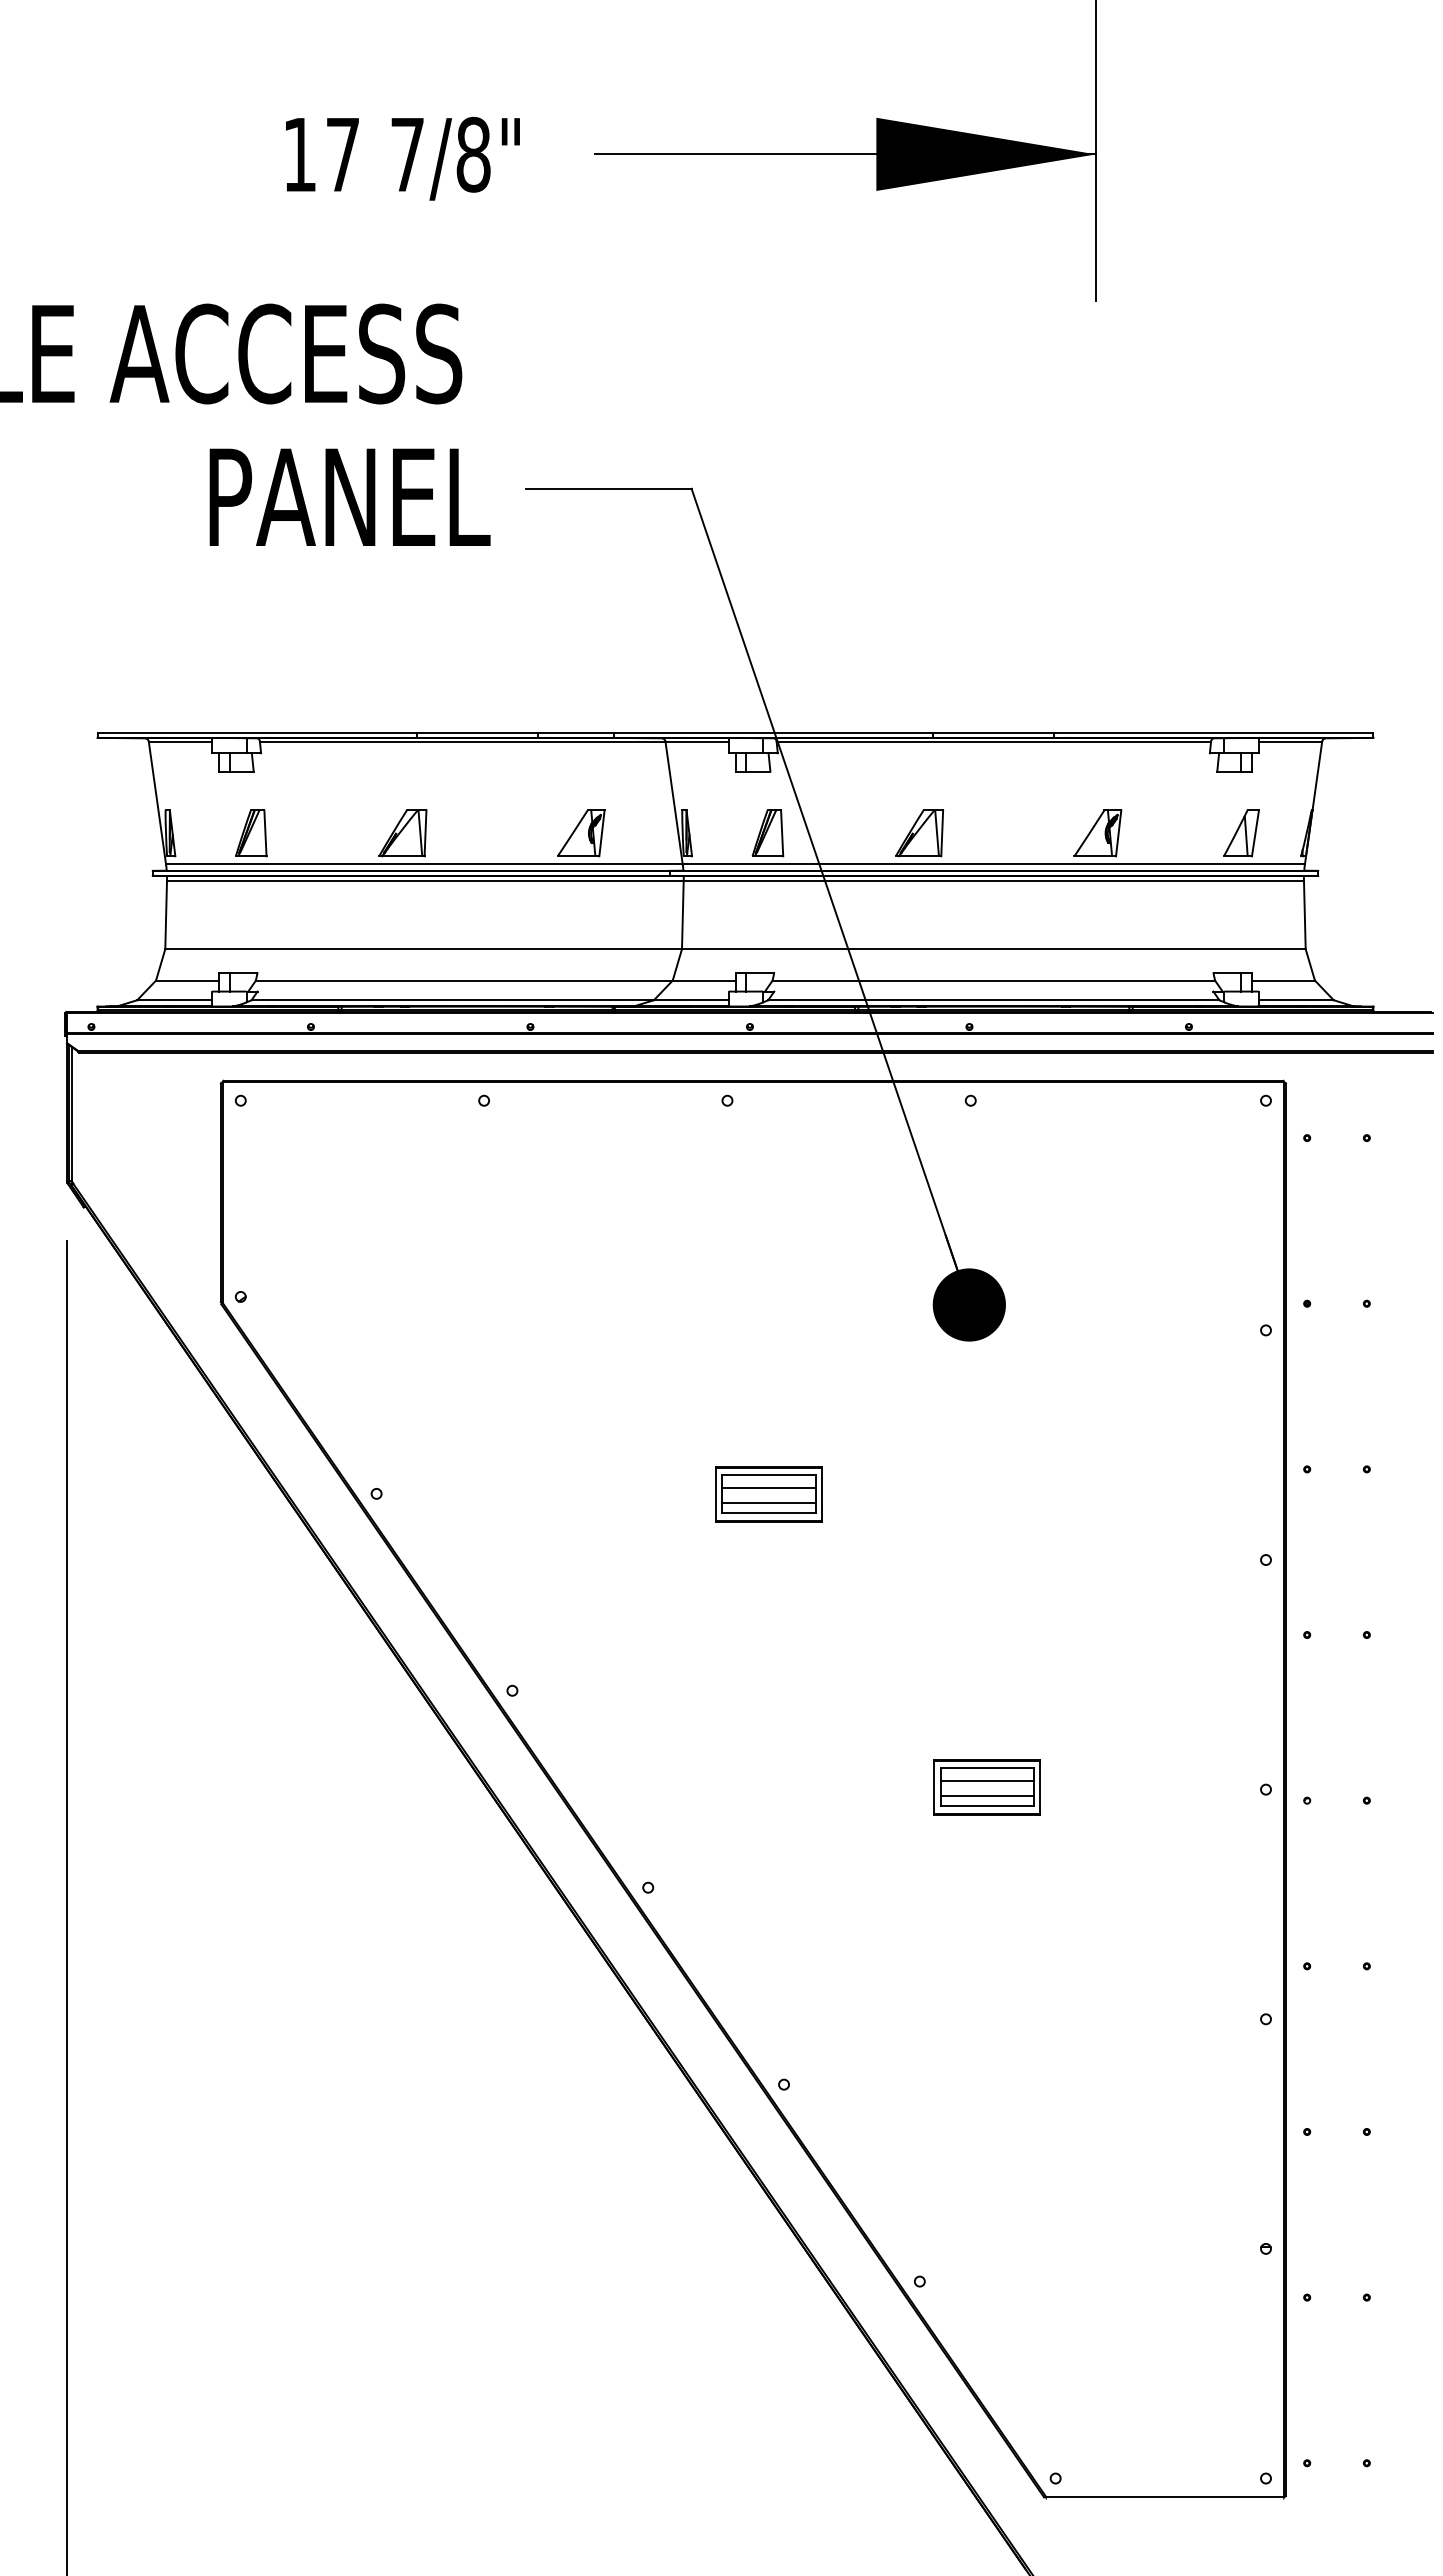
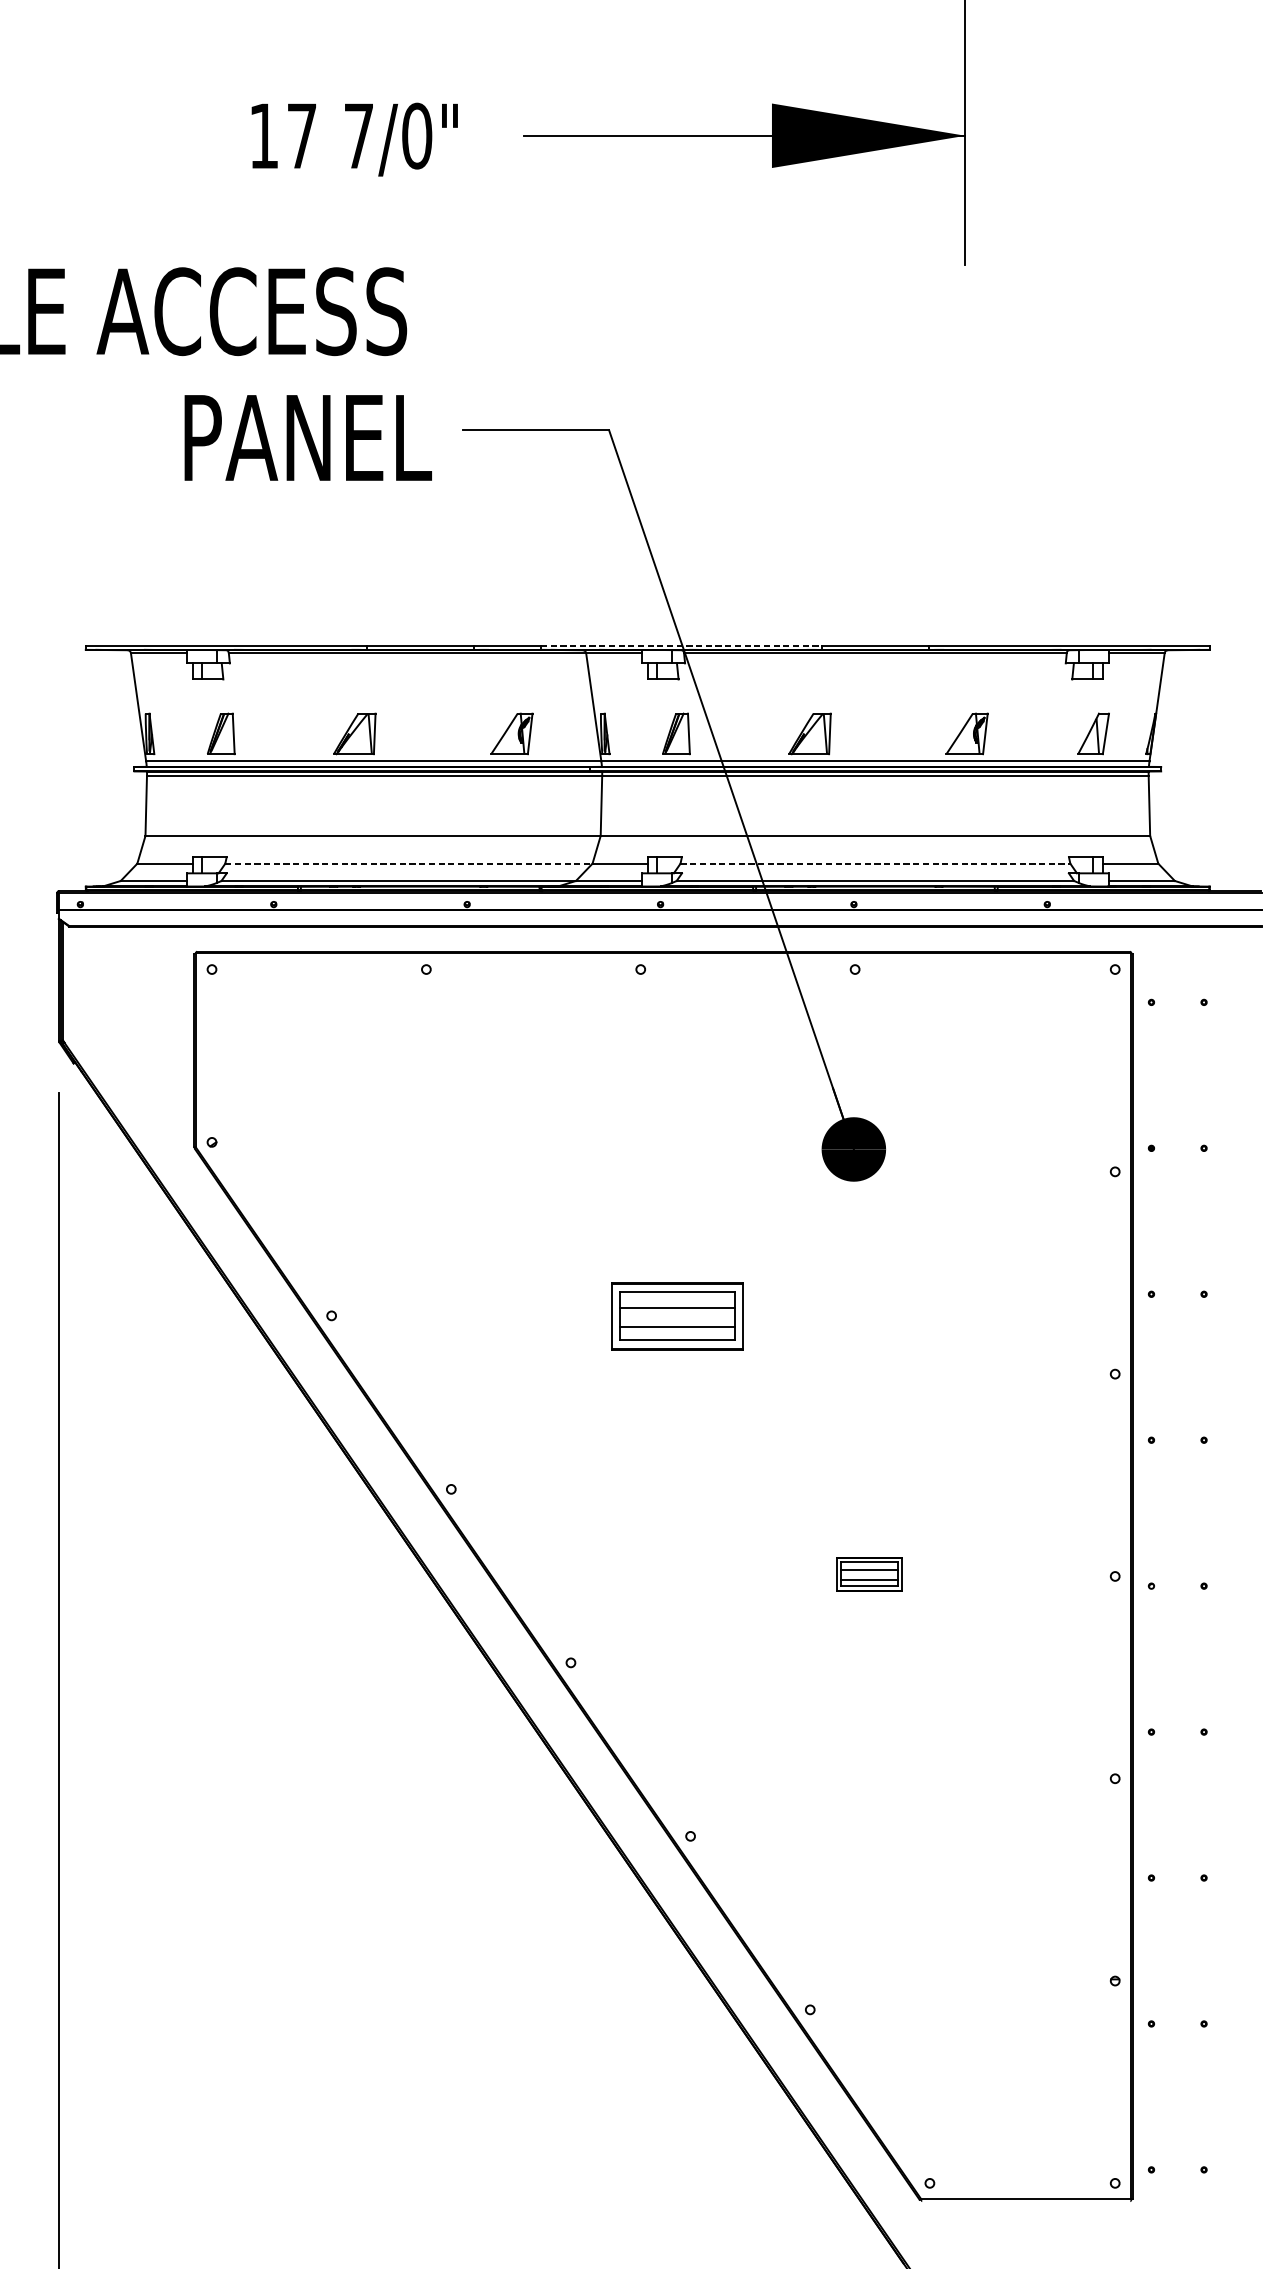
text: (473, 154) -> (417, 135), 7/8" -> 7/0"
line: (773, 733) -> (681, 645), solid -> dashed
line: (464, 980) -> (409, 863), solid -> dashed
line: (994, 980) -> (876, 863), solid -> dashed
part: (768, 1494) -> (676, 1316), size x1.4
part: (986, 1787) -> (868, 1574), size x0.7

